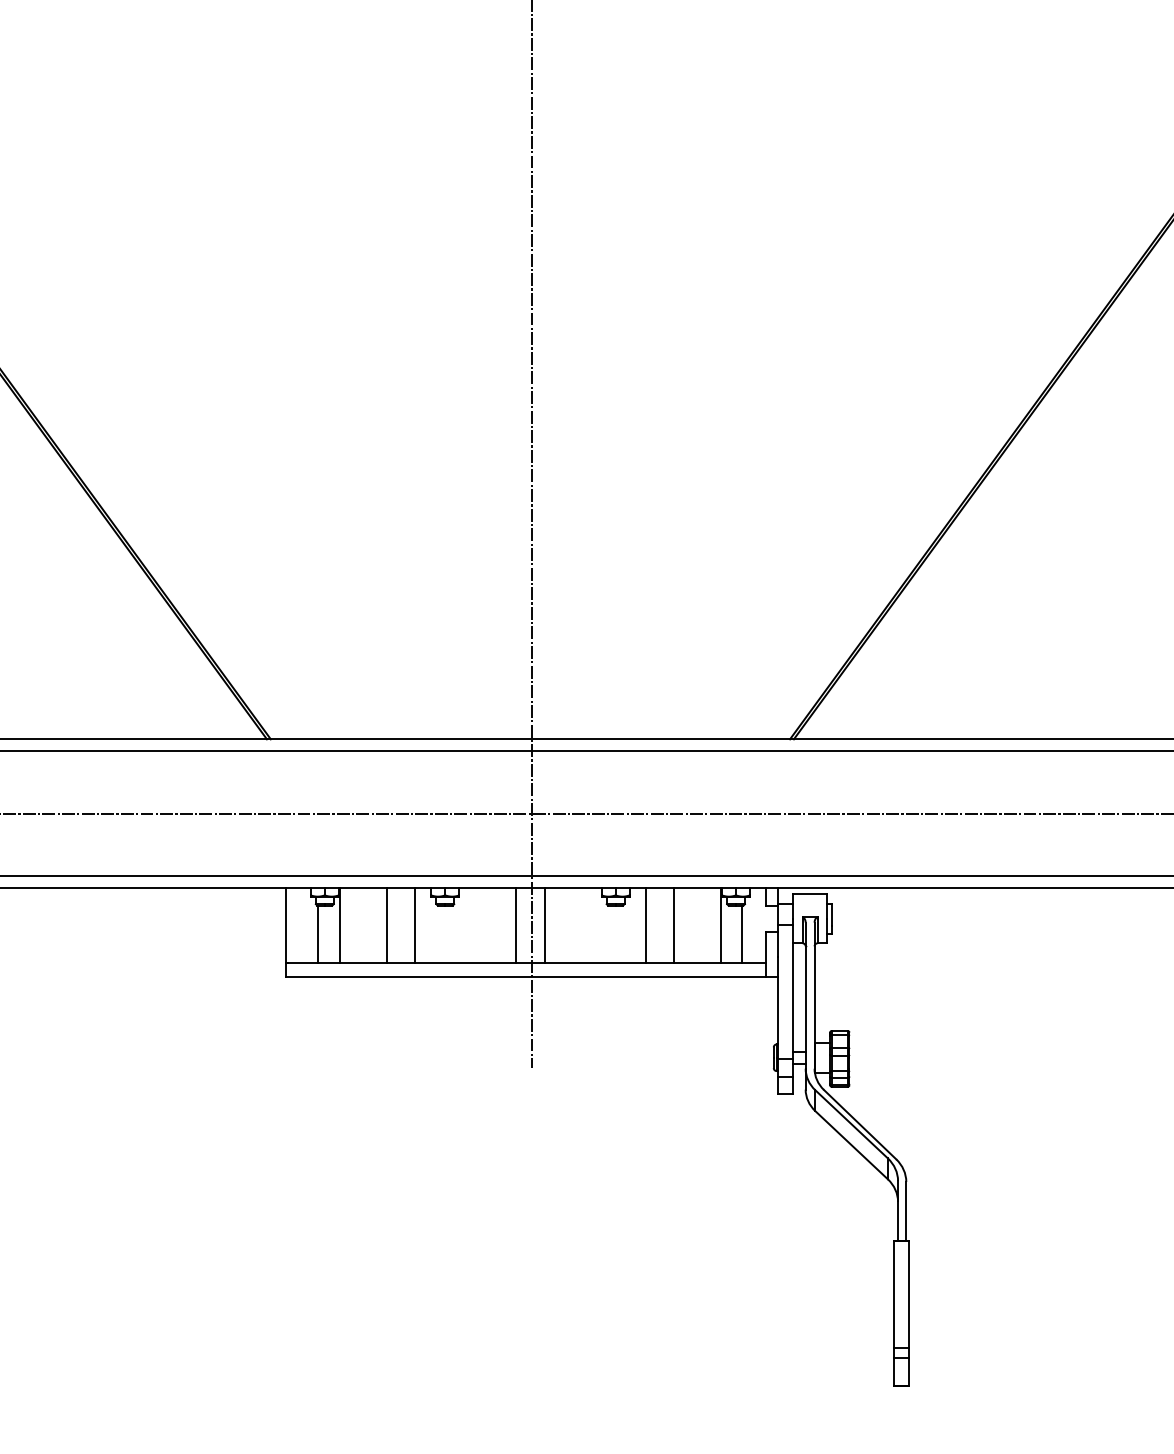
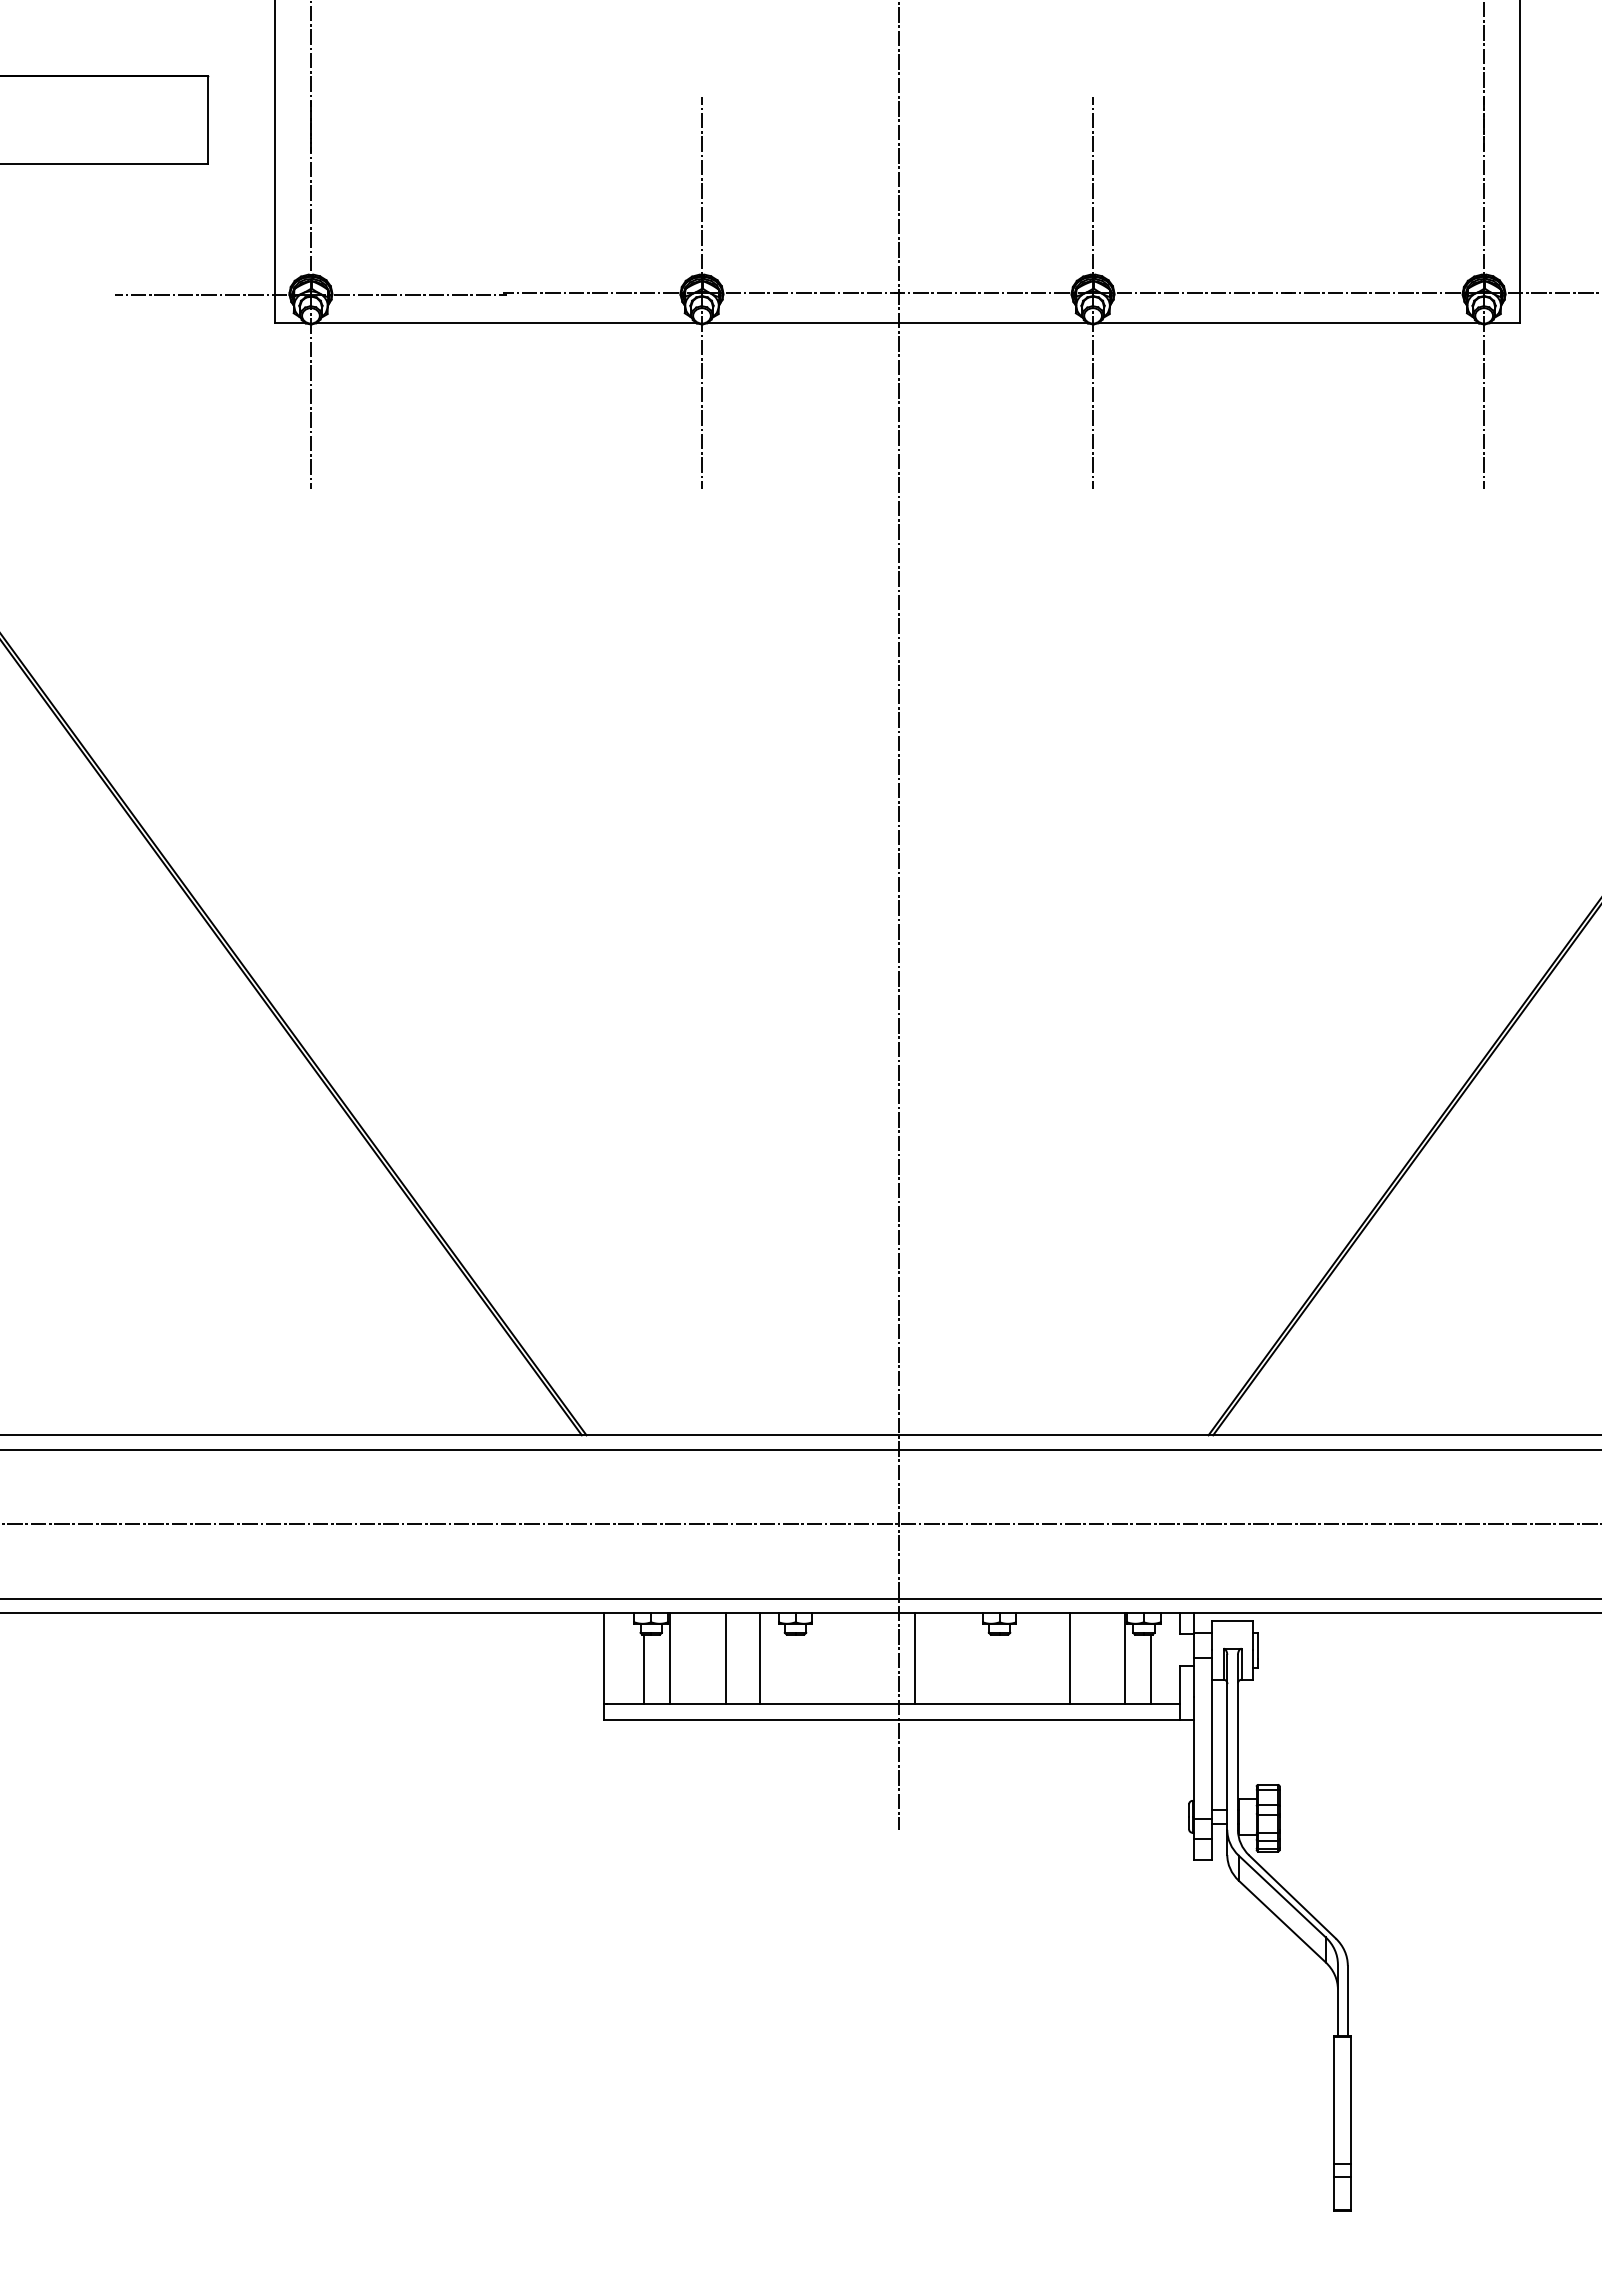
line: (515, 925) -> (879, 1658), removed
line: (645, 925) -> (1035, 1658), removed

